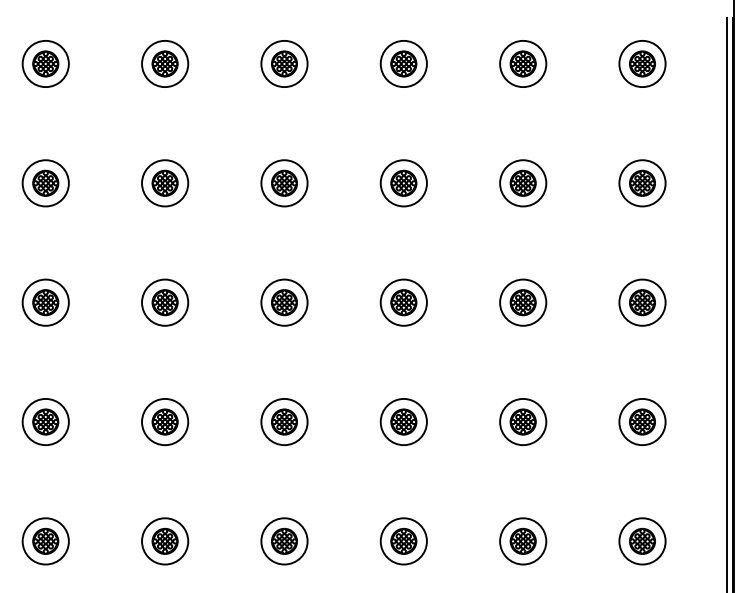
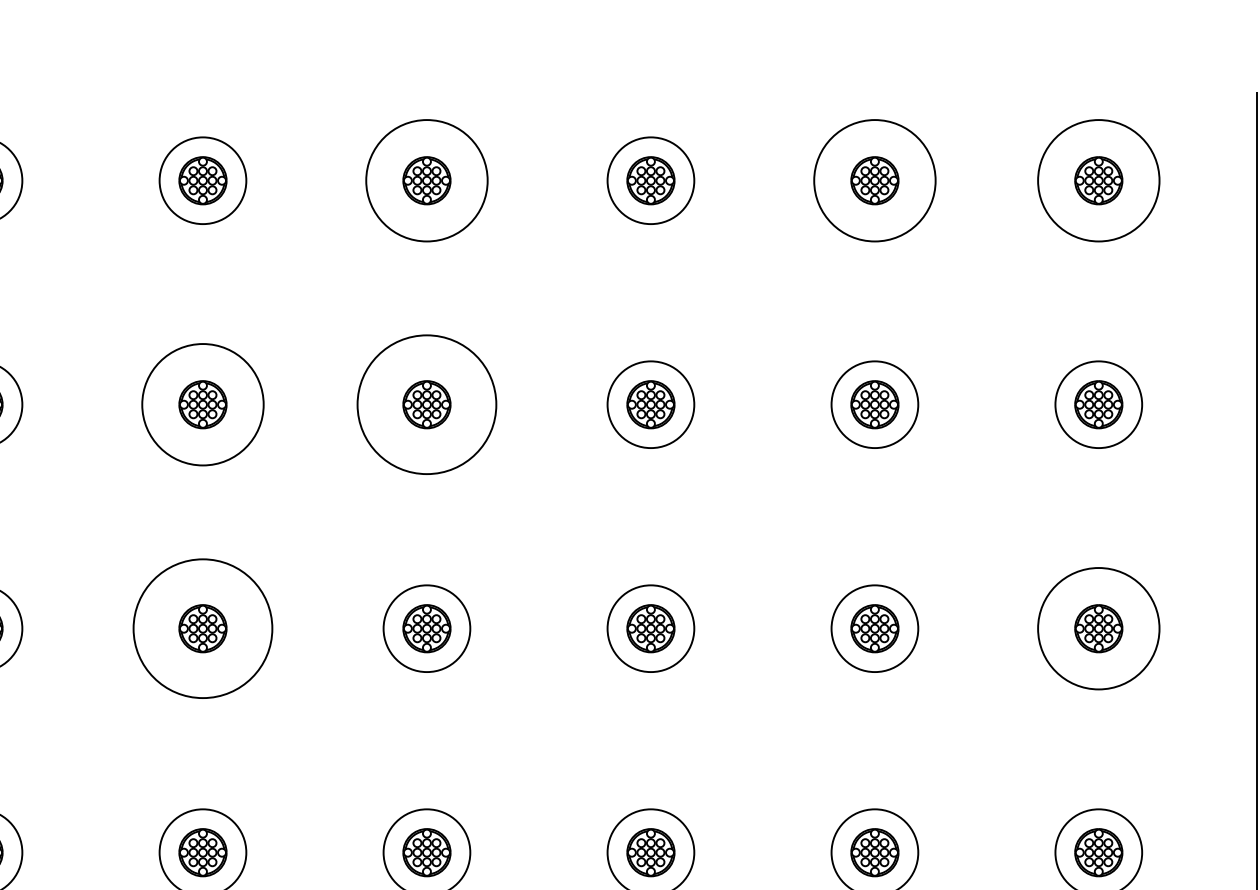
circle: (284, 63) -> (426, 179), size x1.4
circle: (523, 63) -> (875, 179), size x1.4
circle: (642, 63) -> (1098, 179), size x1.4
circle: (165, 183) -> (203, 405), size x1.4
circle: (284, 183) -> (426, 405), size x1.6
circle: (165, 302) -> (203, 628), size x1.6
circle: (642, 302) -> (1098, 628), size x1.4

